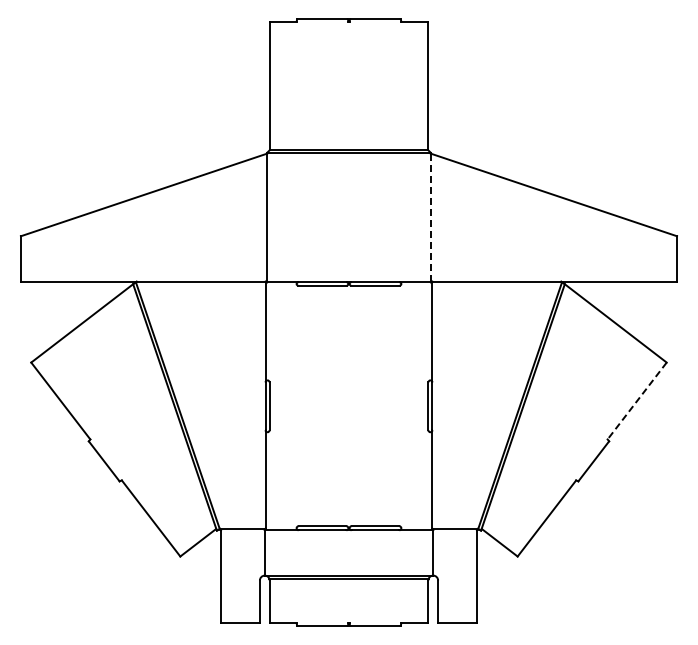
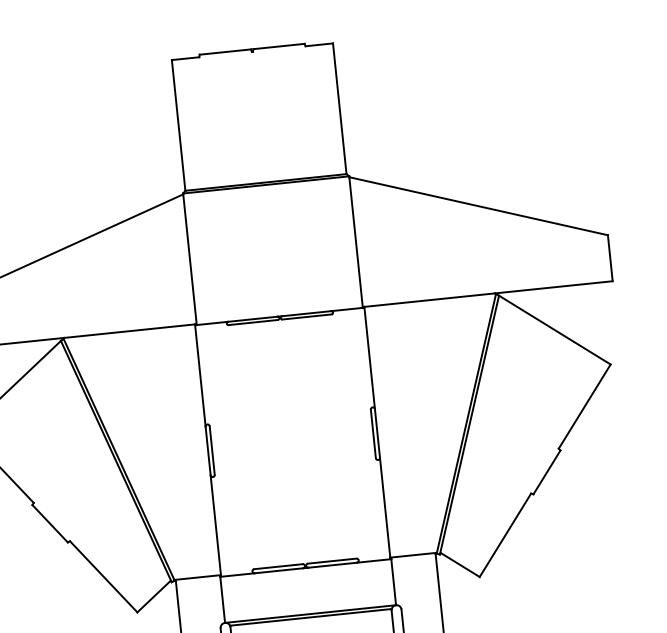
line: (430, 218) -> (355, 243), dashed -> solid
line: (636, 401) -> (584, 407), dashed -> solid

